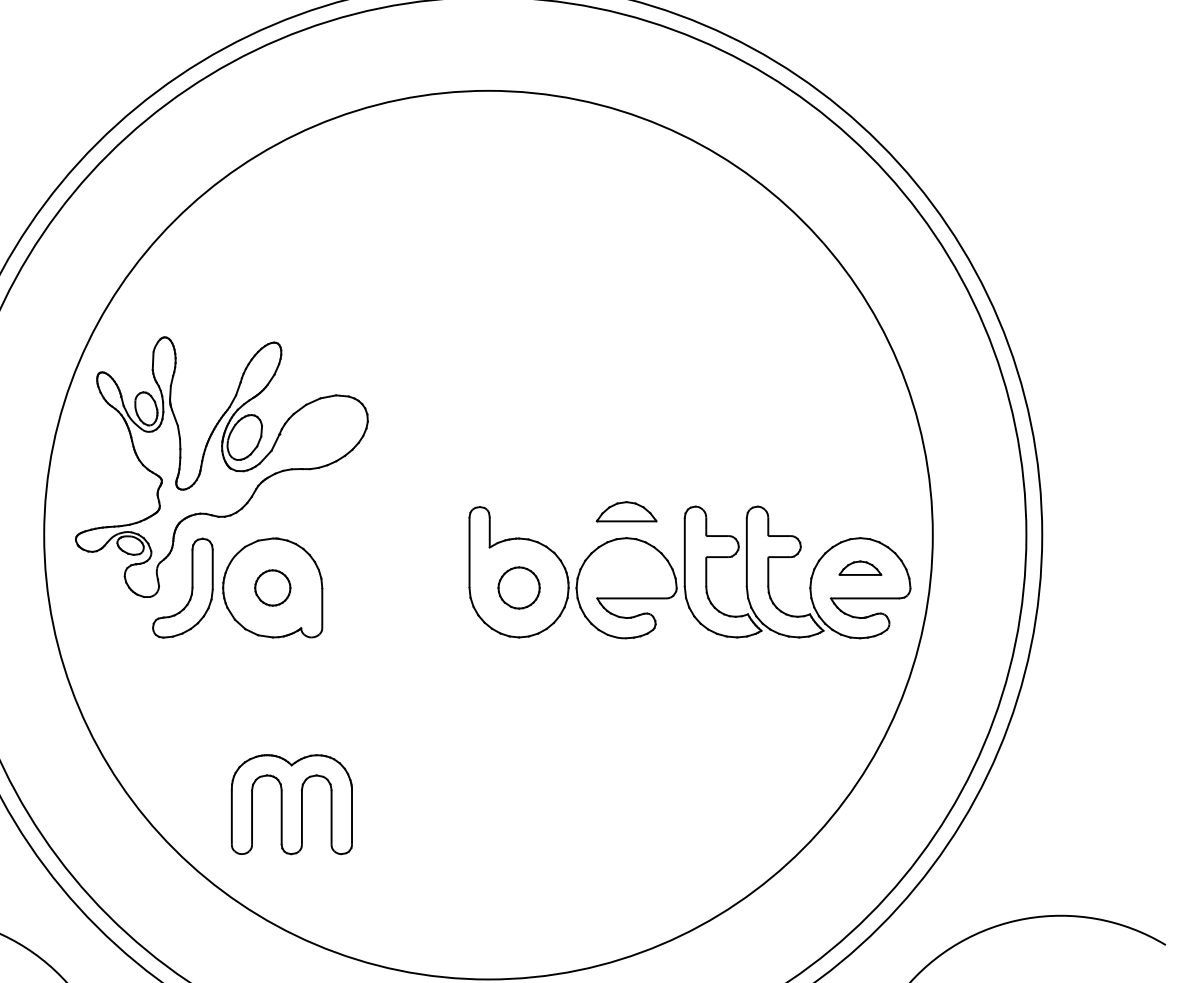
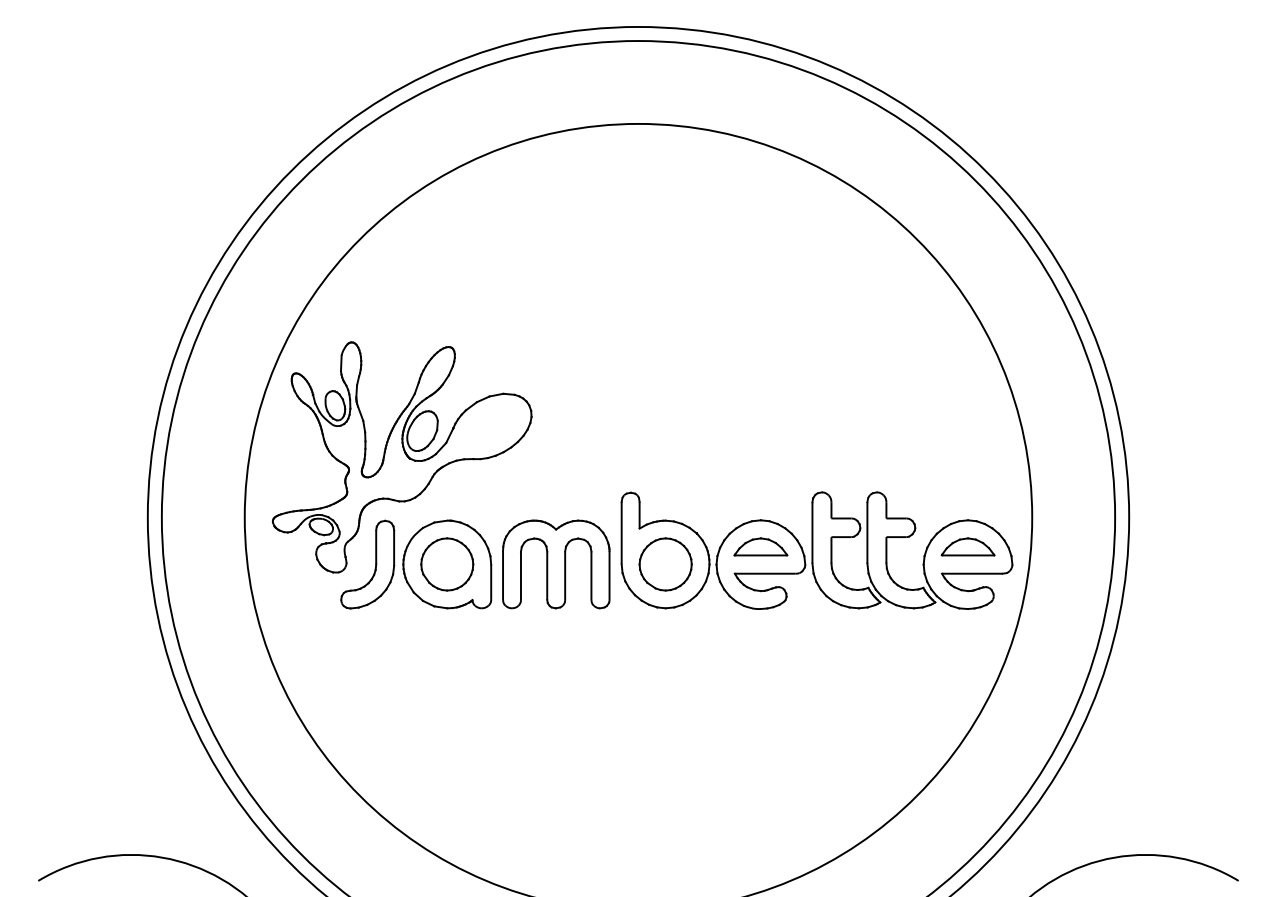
part: (626, 511) -> (760, 546), moved
part: (859, 567) -> (967, 546), size x1.43
part: (272, 588) -> (447, 564), size x1.67
part: (518, 588) -> (665, 564), size x1.43
part: (292, 804) -> (556, 564), moved

